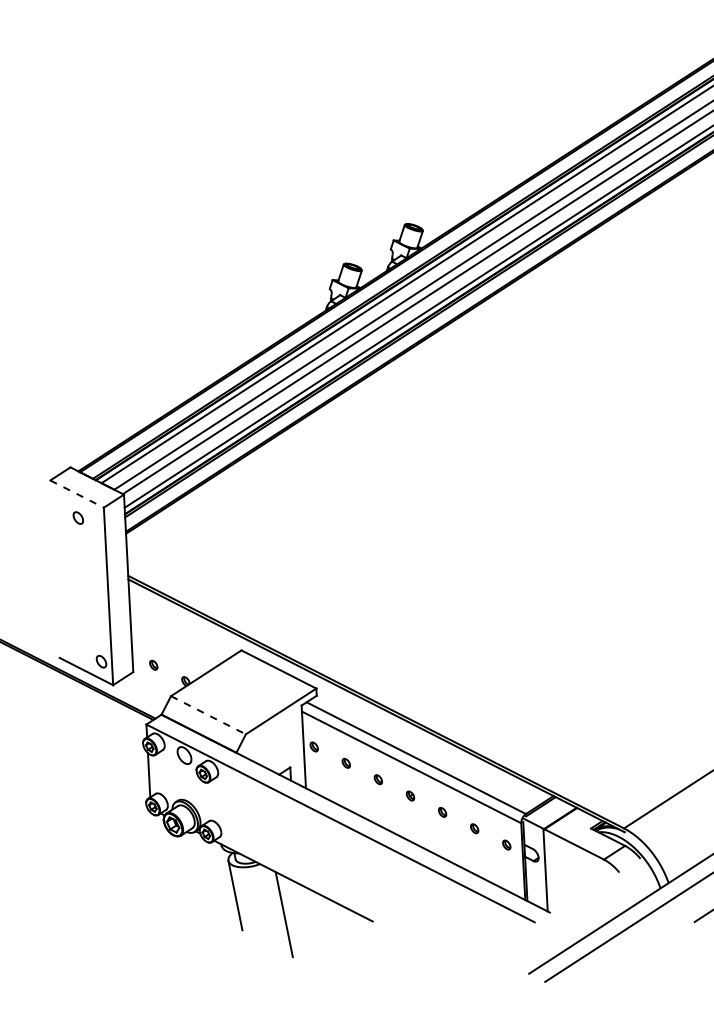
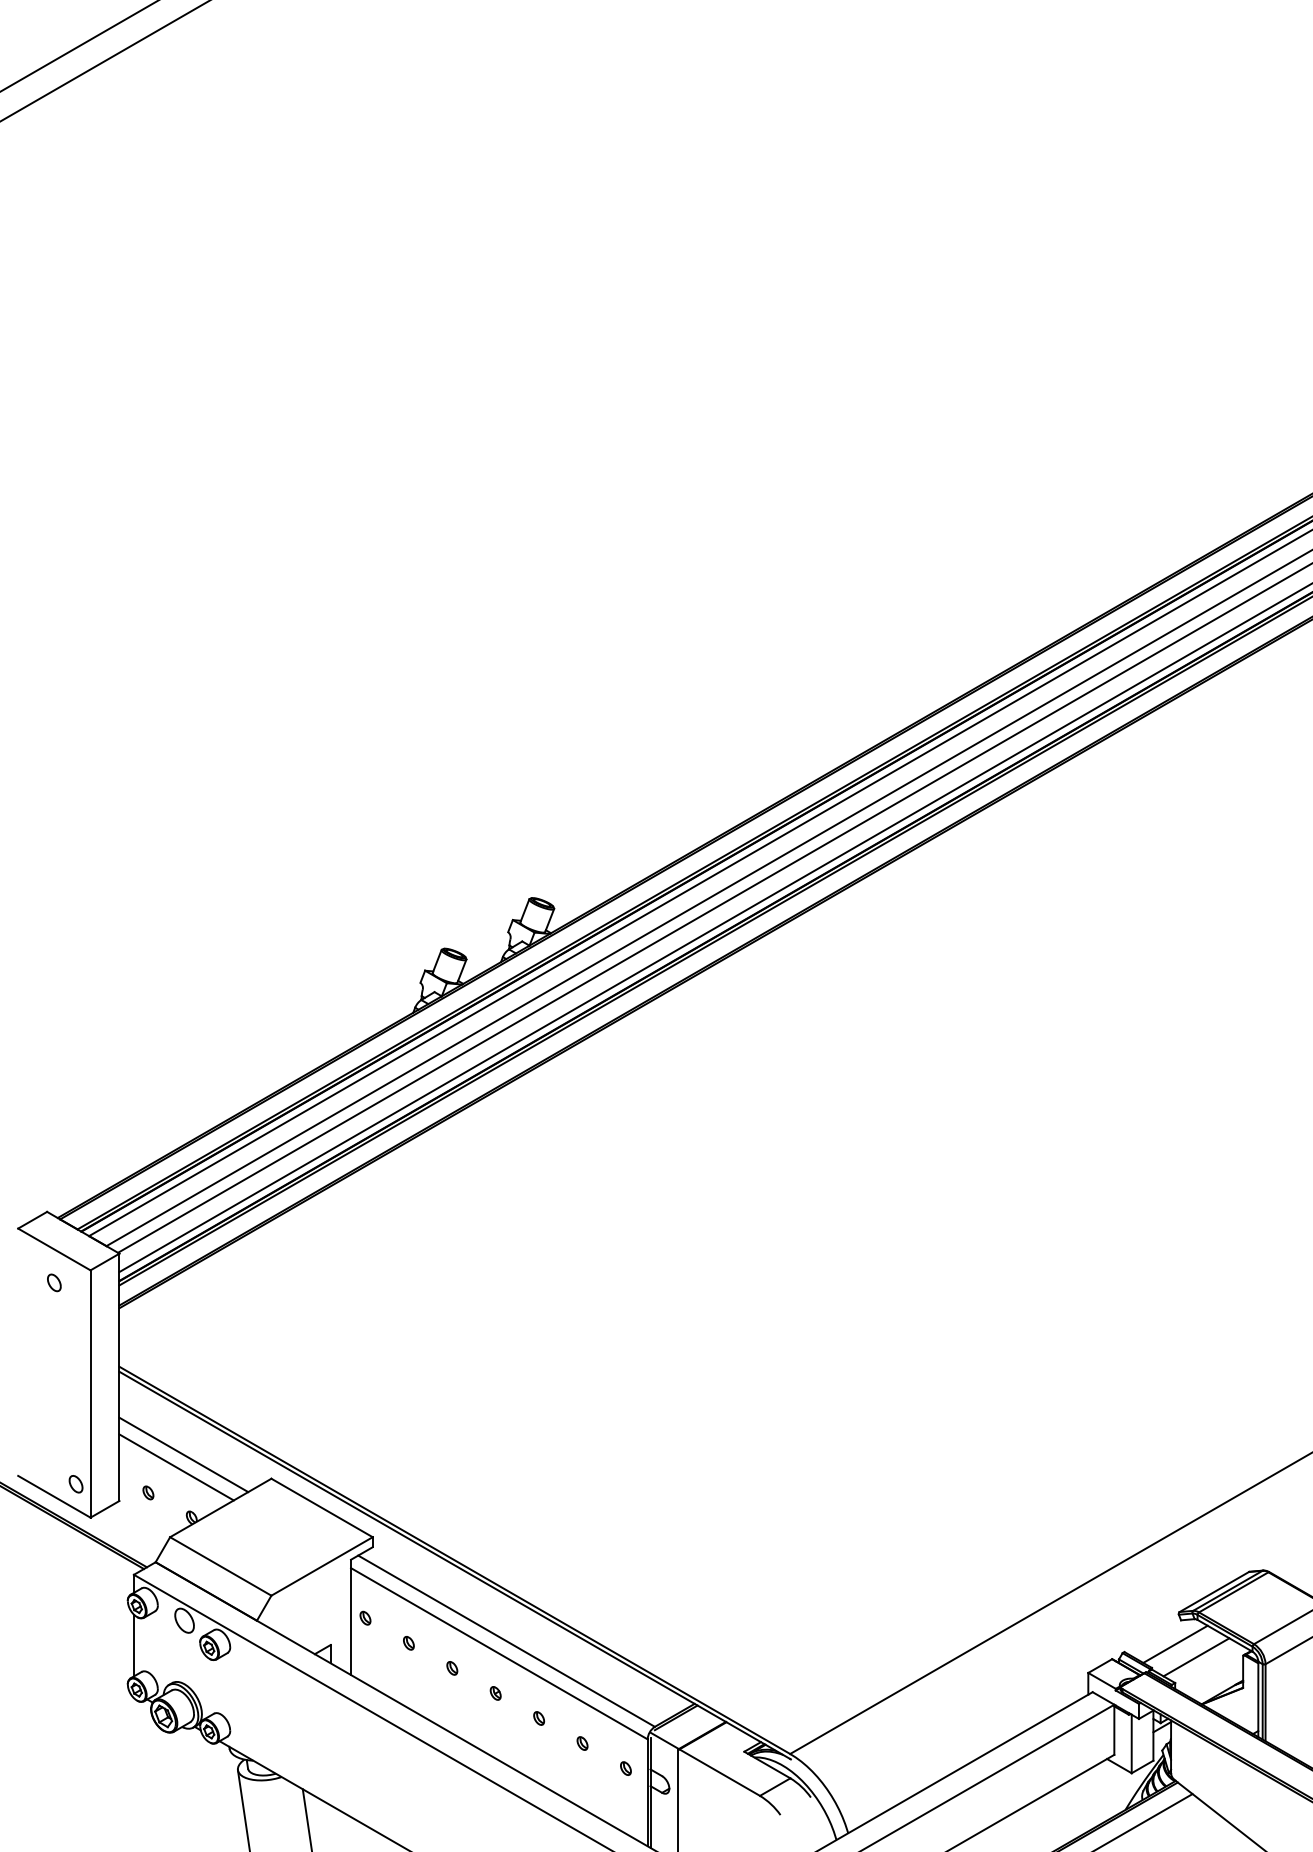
line: (77, 494) -> (54, 1249), dashed -> solid
line: (177, 636) -> (183, 1454), added
line: (172, 645) -> (176, 1467), added
line: (208, 715) -> (221, 1566), dashed -> solid

